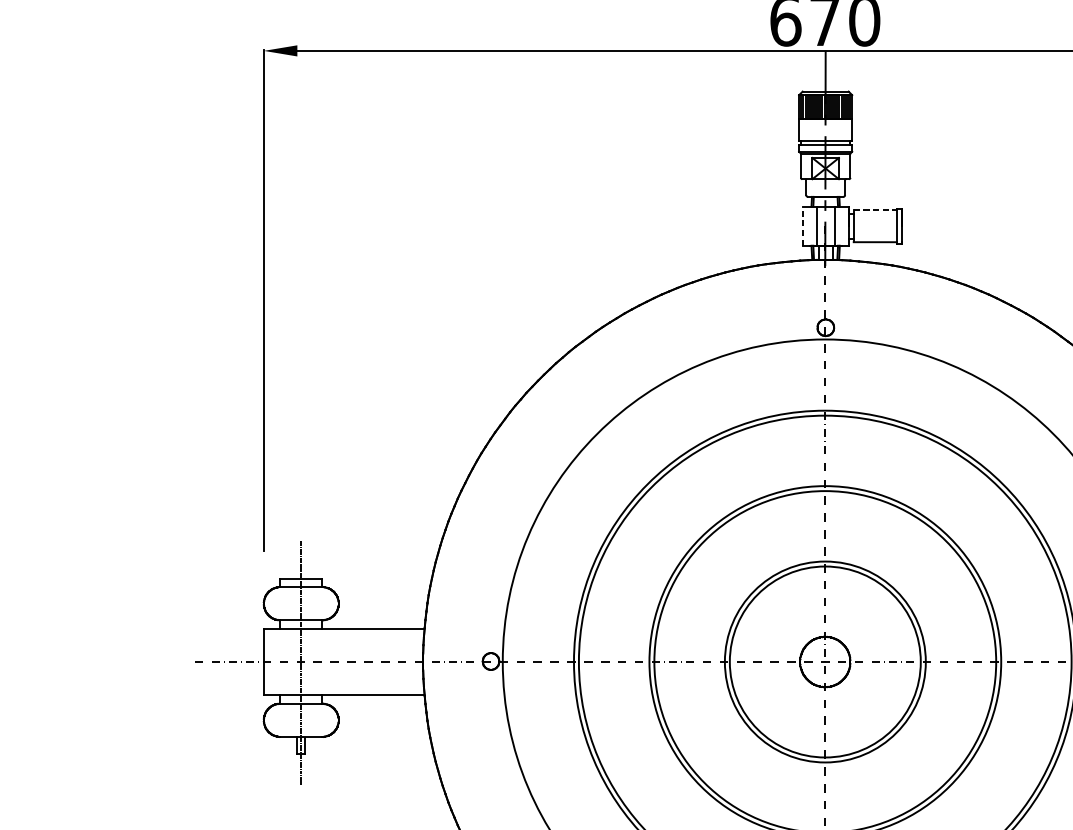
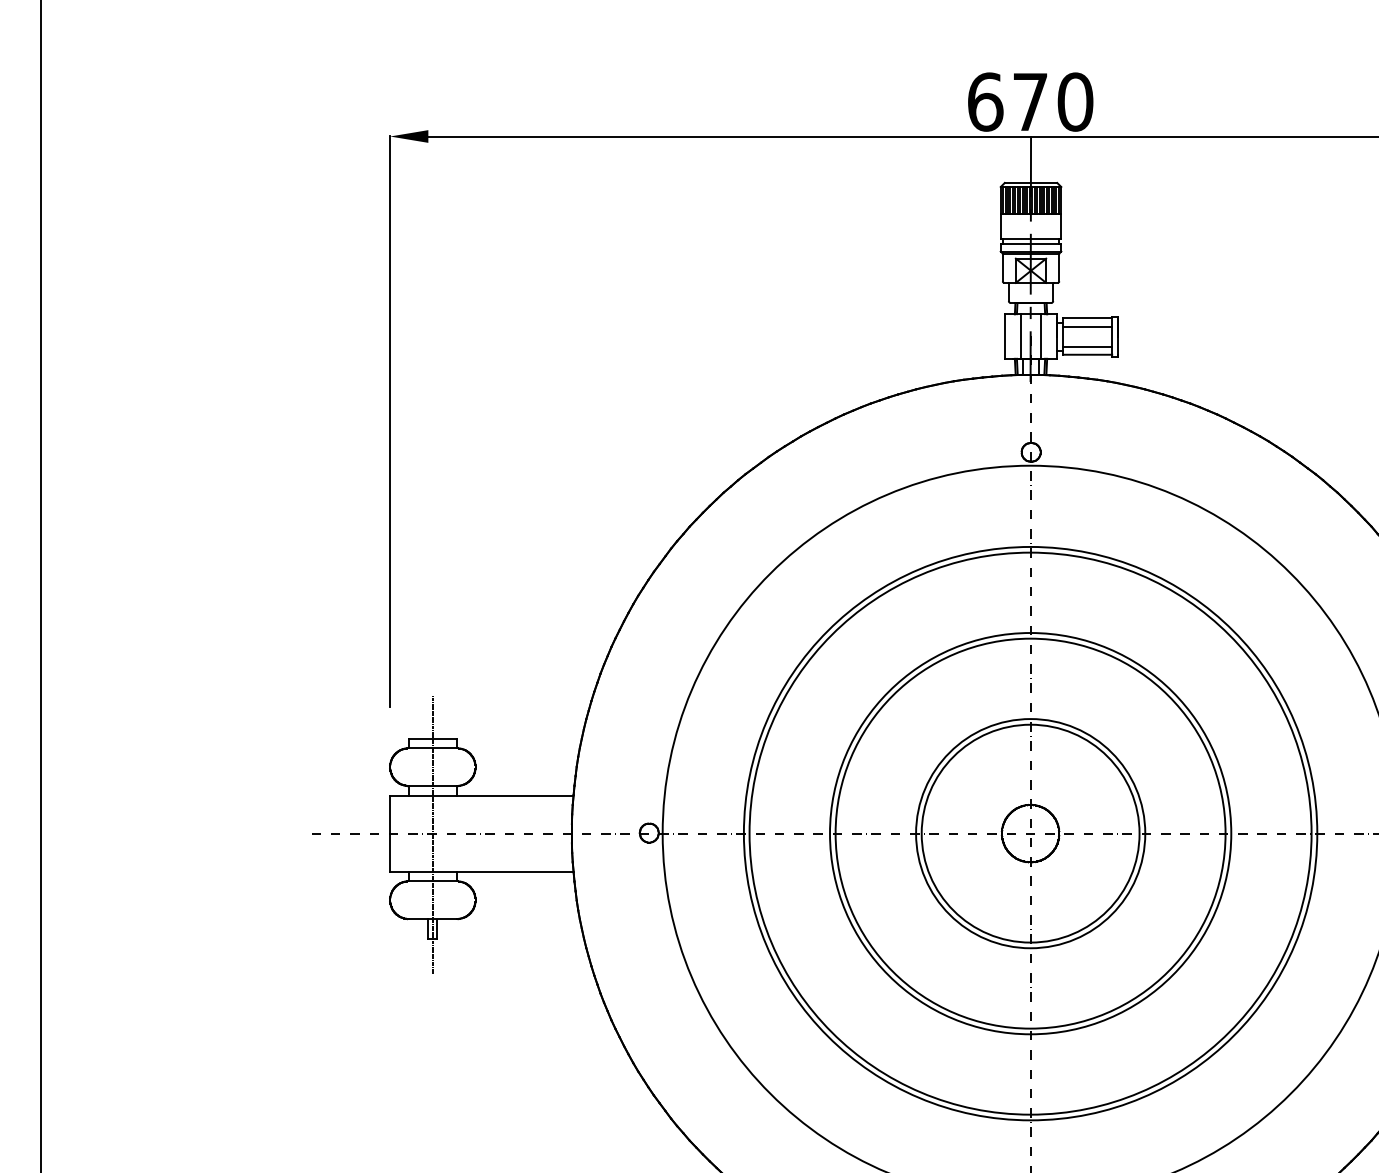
line: (875, 210) -> (1087, 318), dashed -> solid
line: (875, 217) -> (1087, 326), added
line: (802, 226) -> (1004, 336), dashed -> solid
line: (875, 234) -> (1087, 346), added

